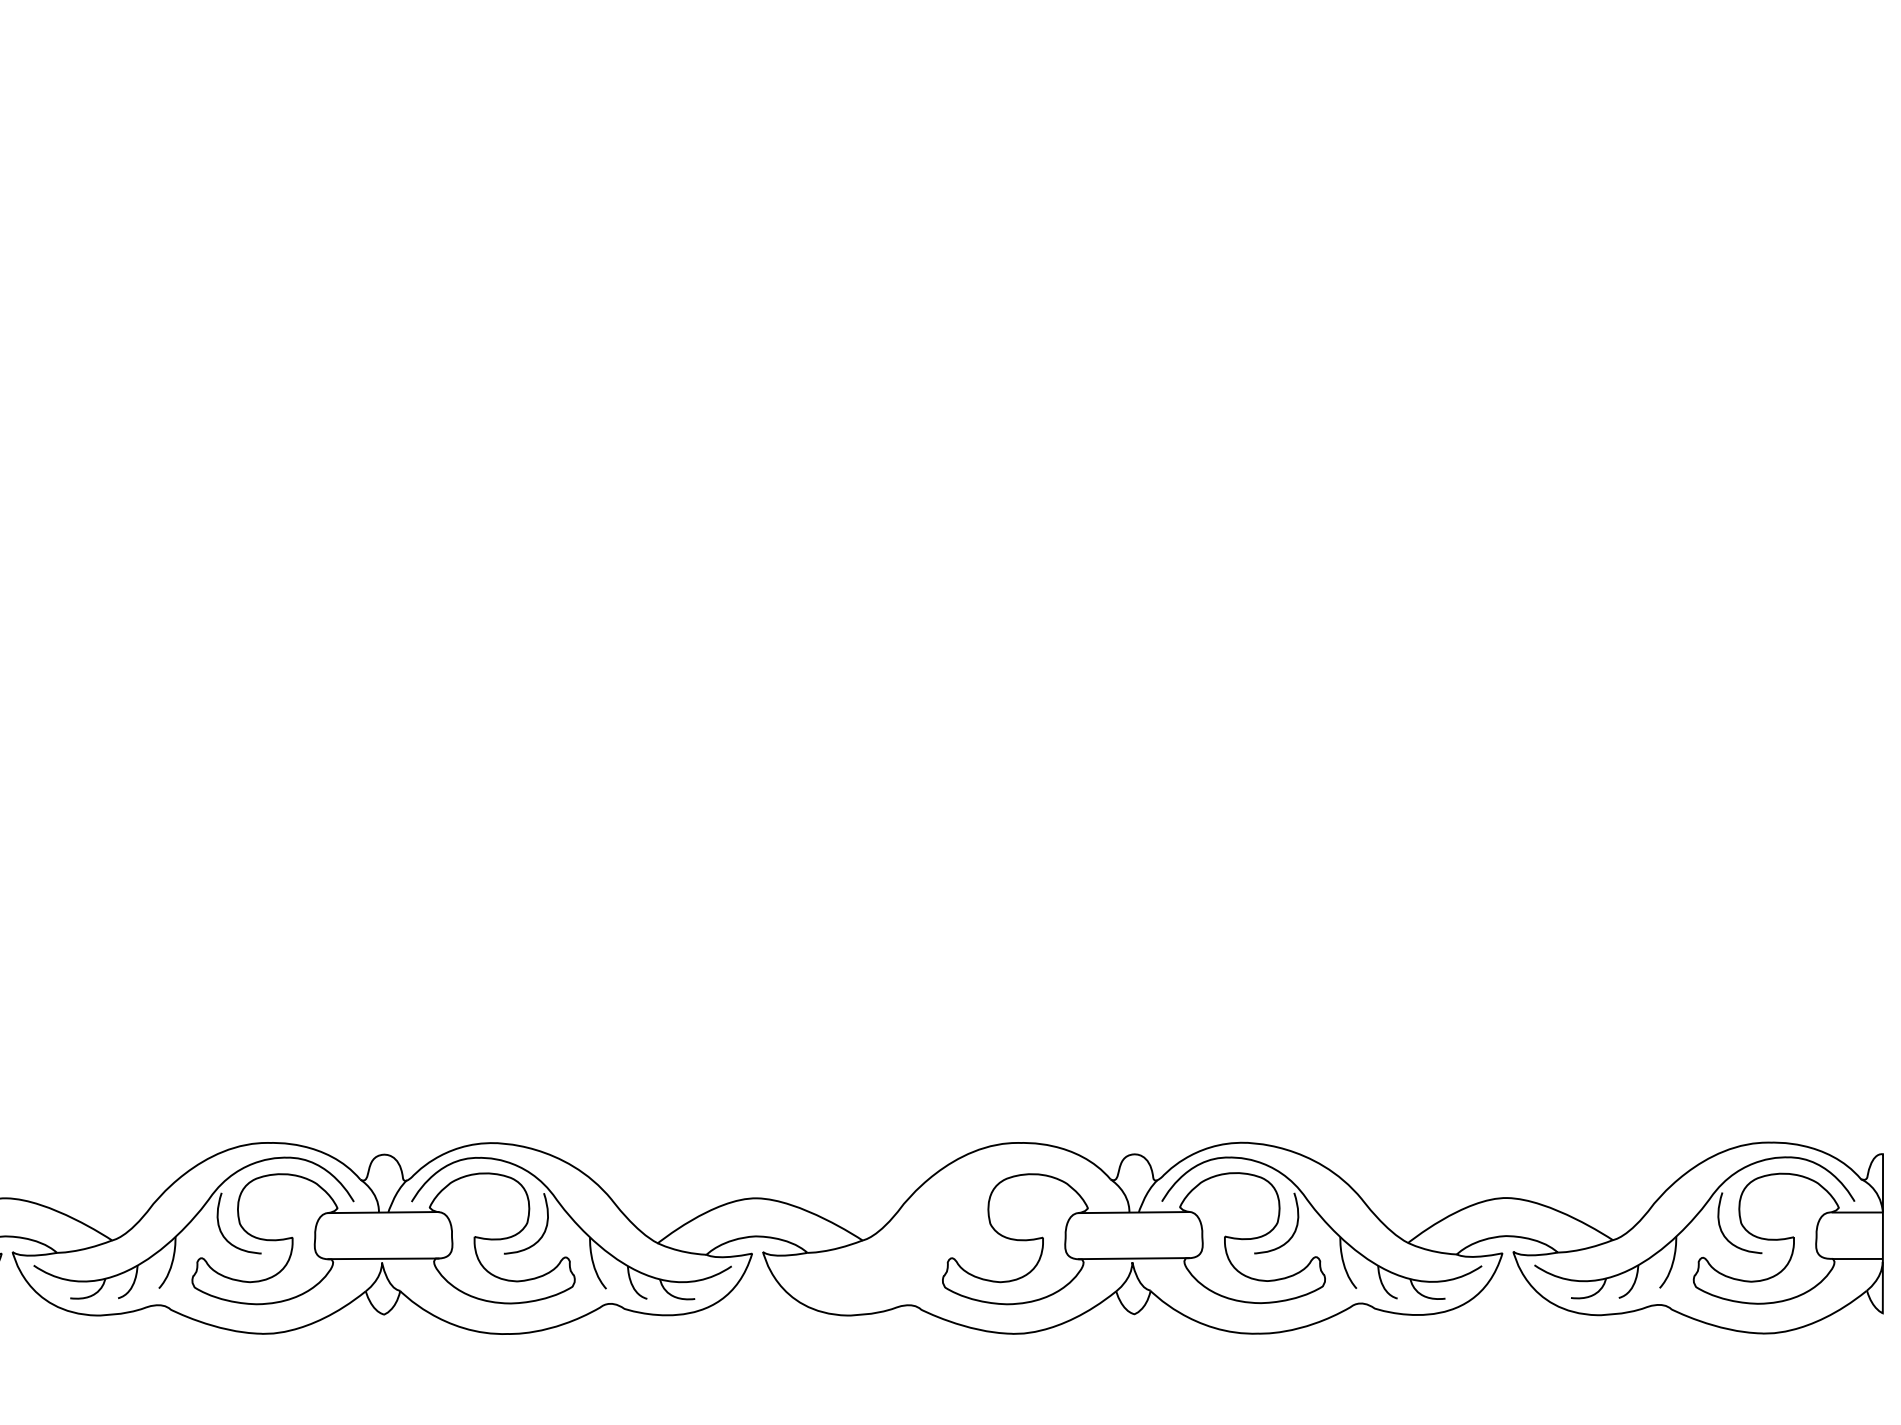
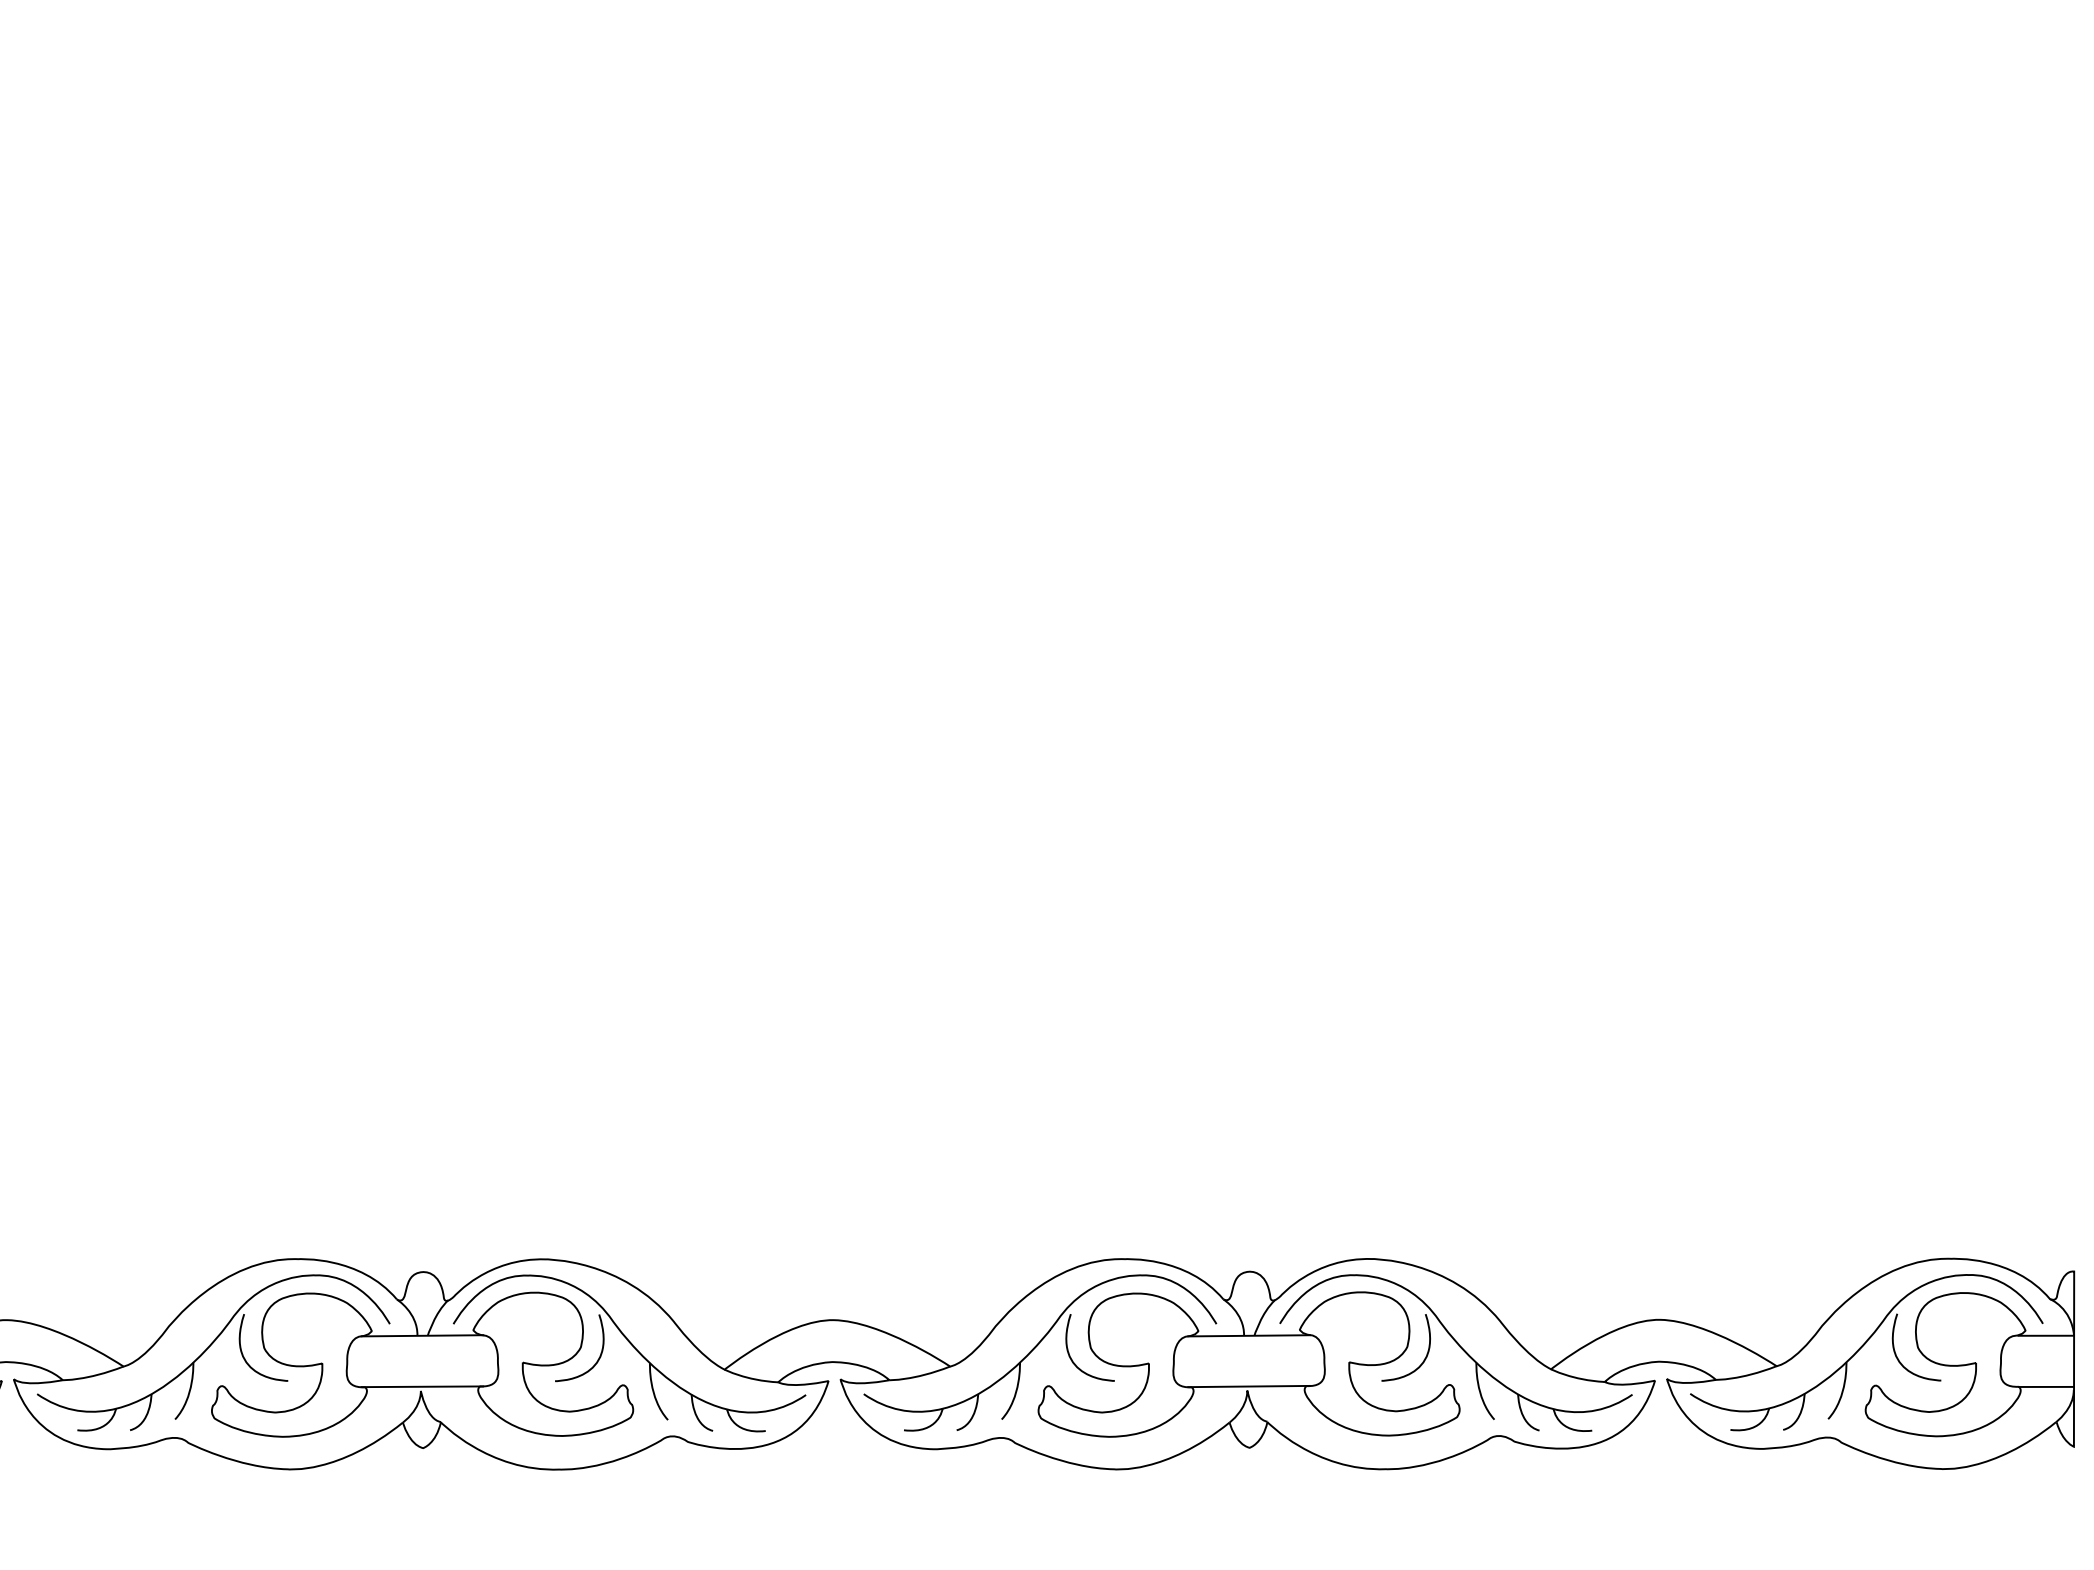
part: (944, 1227) -> (1040, 1352), added

